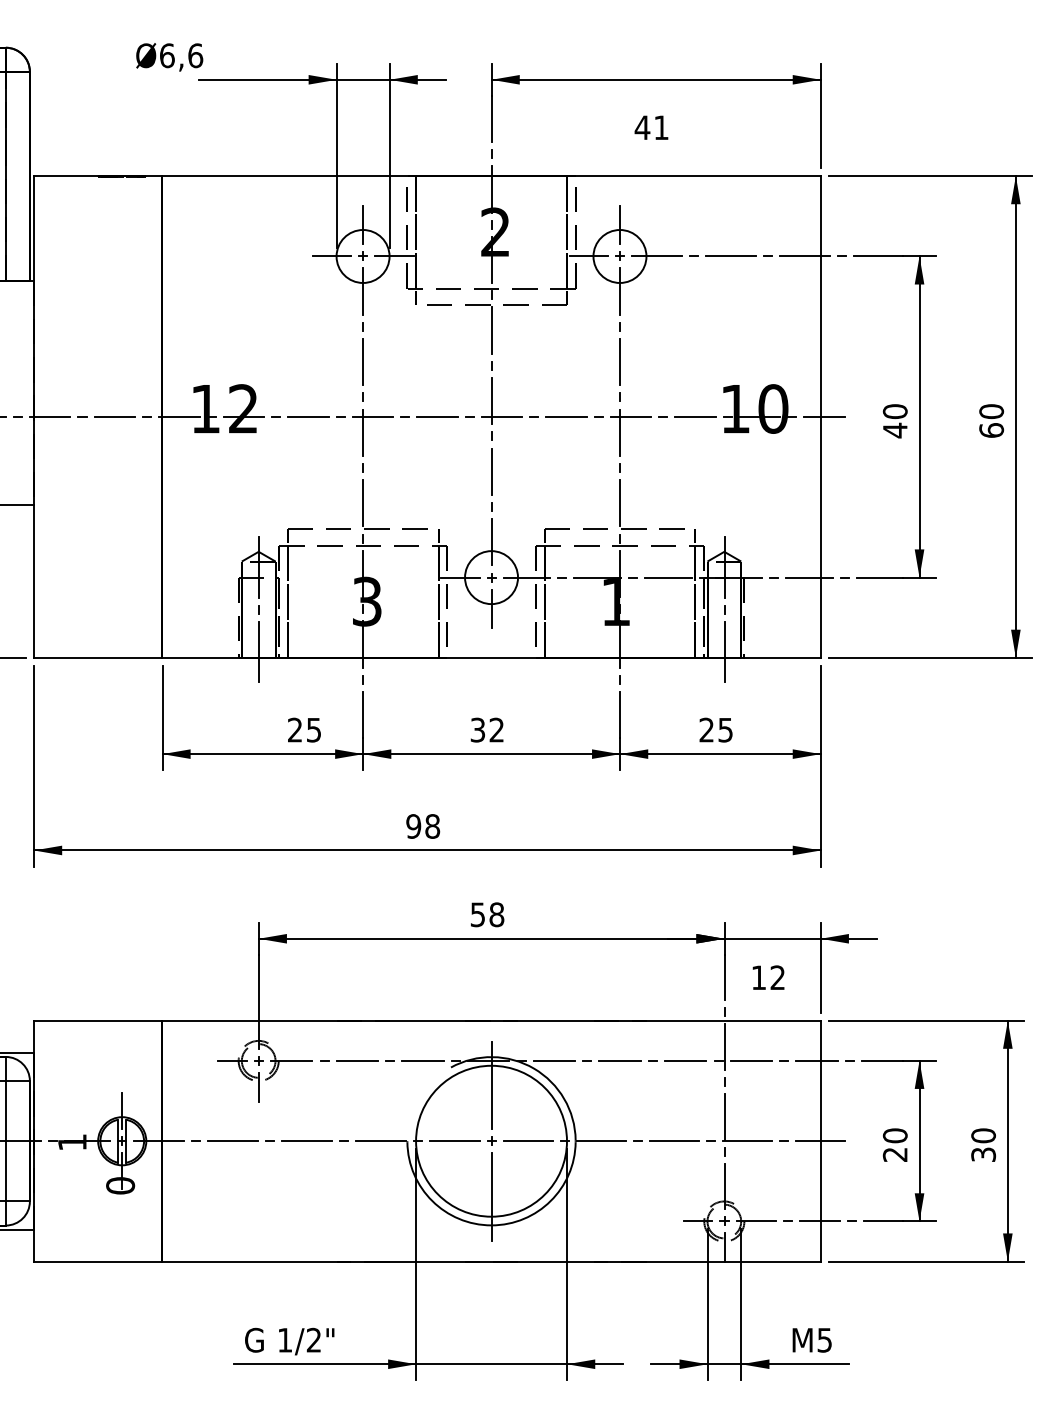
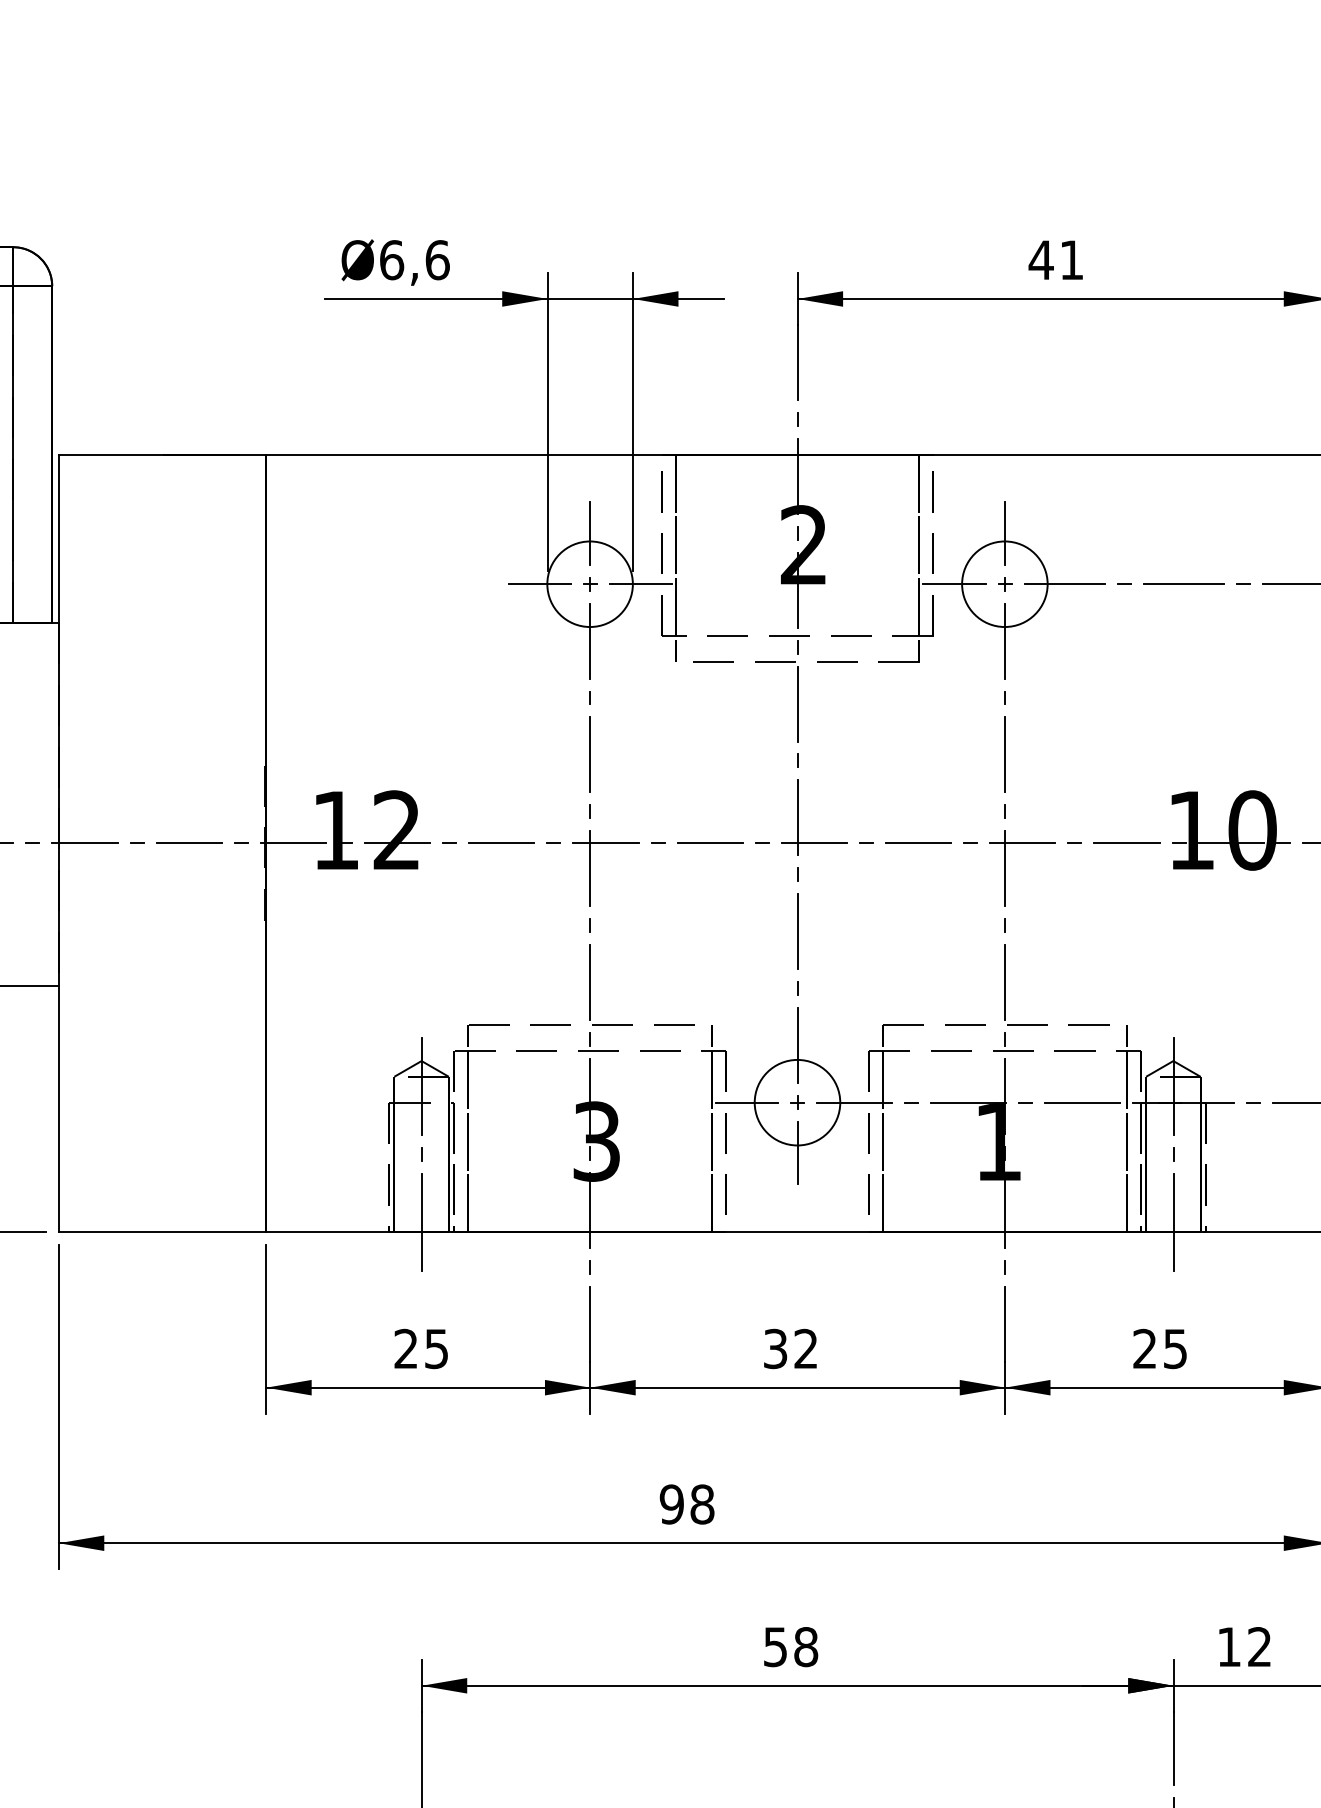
text: (169, 57) -> (395, 262), moved
text: (651, 127) -> (1055, 259), moved
text: (304, 729) -> (421, 1347), moved
text: (768, 977) -> (1244, 1646), moved

